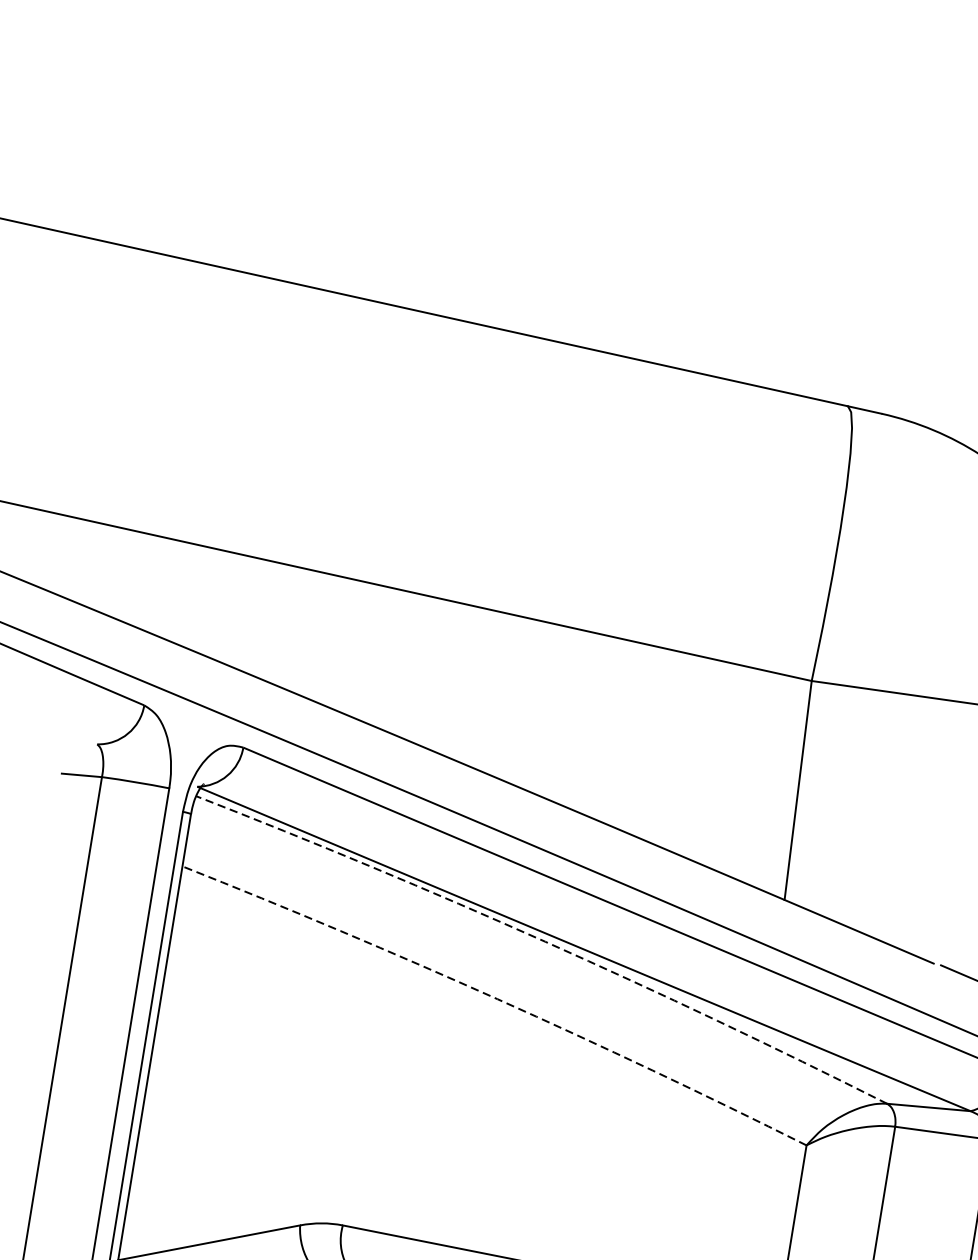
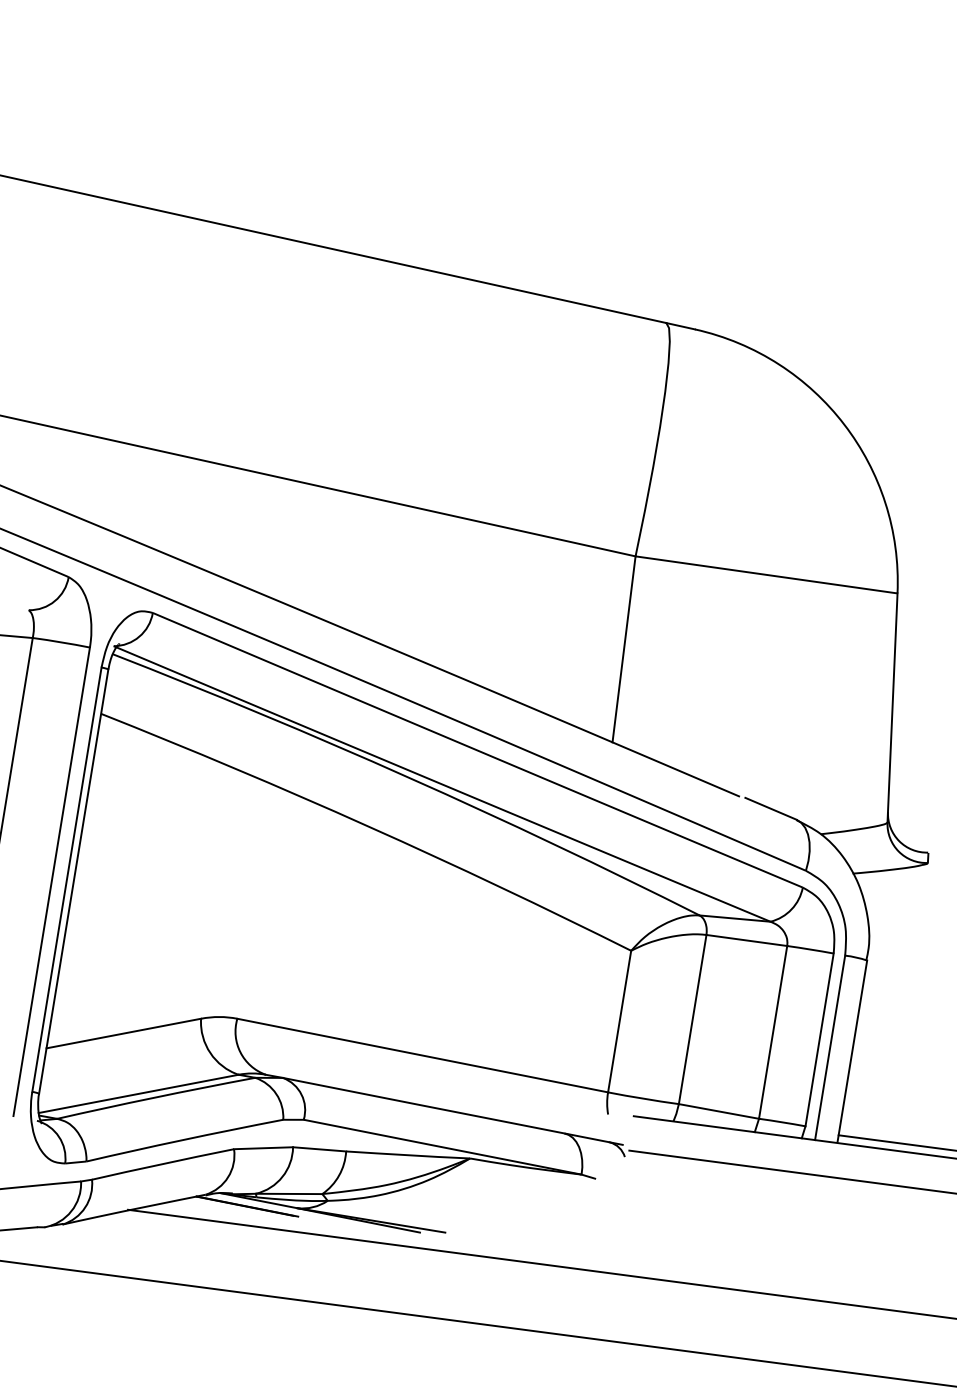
arc: (545, 941) -> (409, 777), dashed -> solid
arc: (497, 999) -> (368, 826), dashed -> solid

